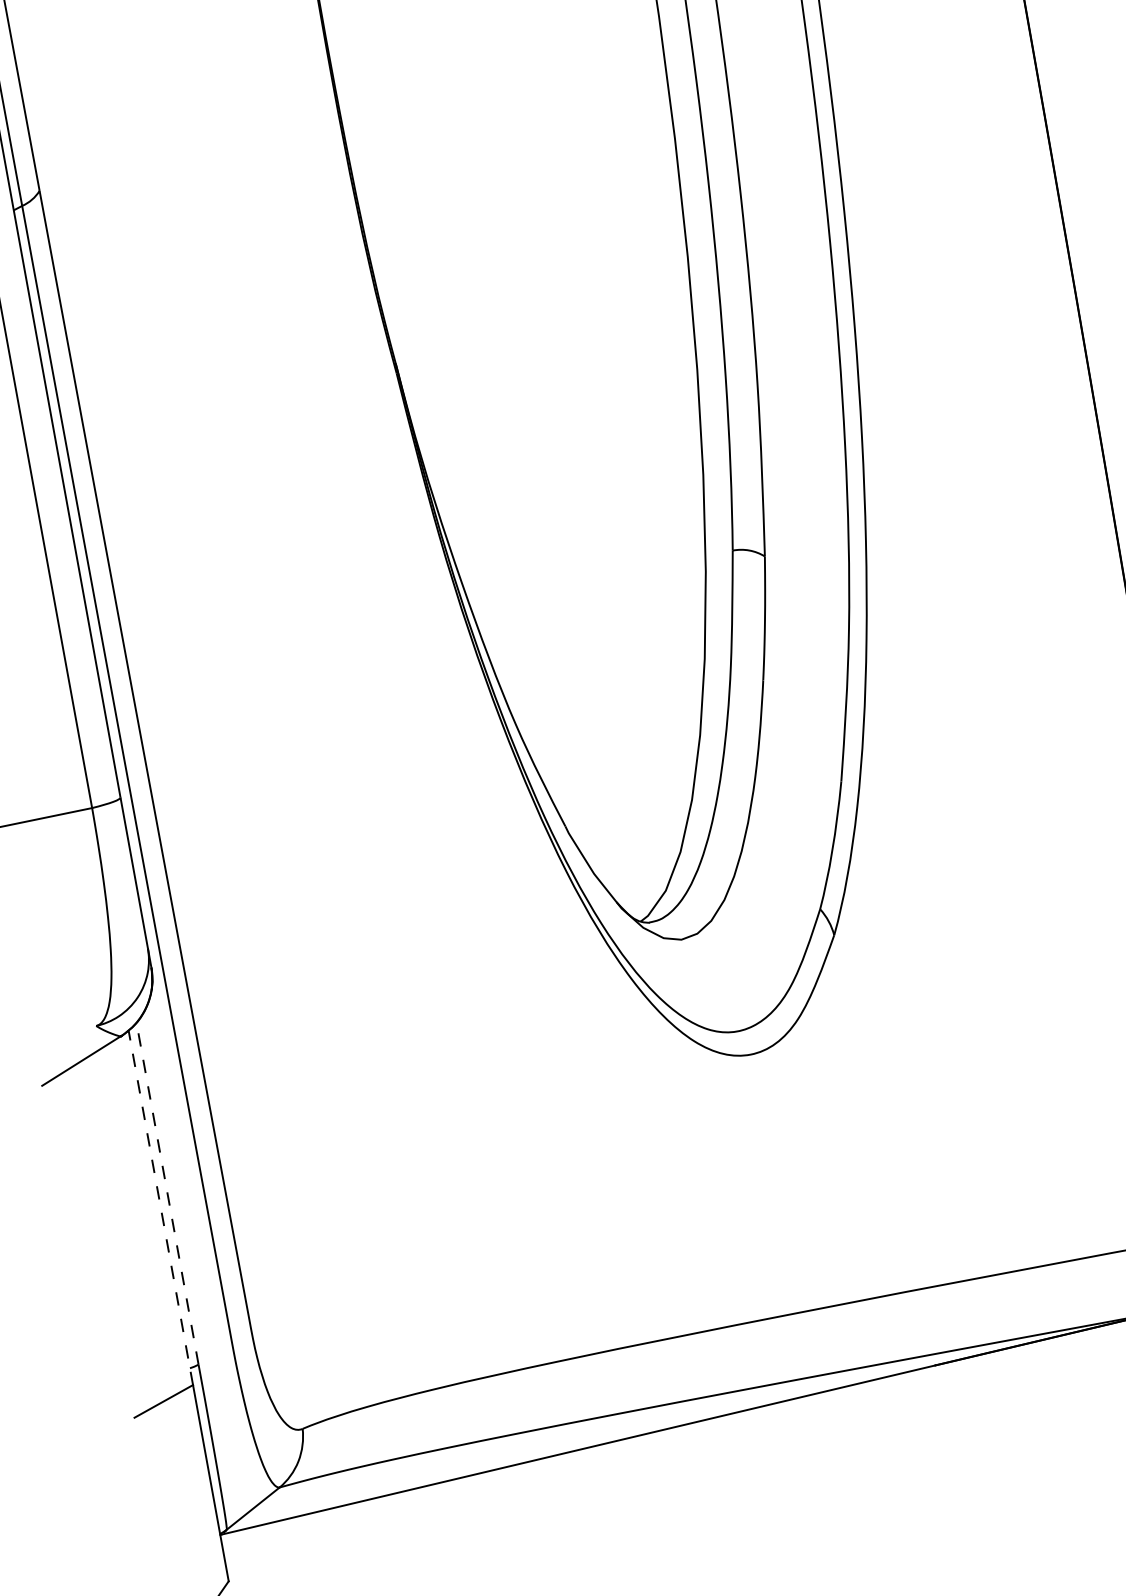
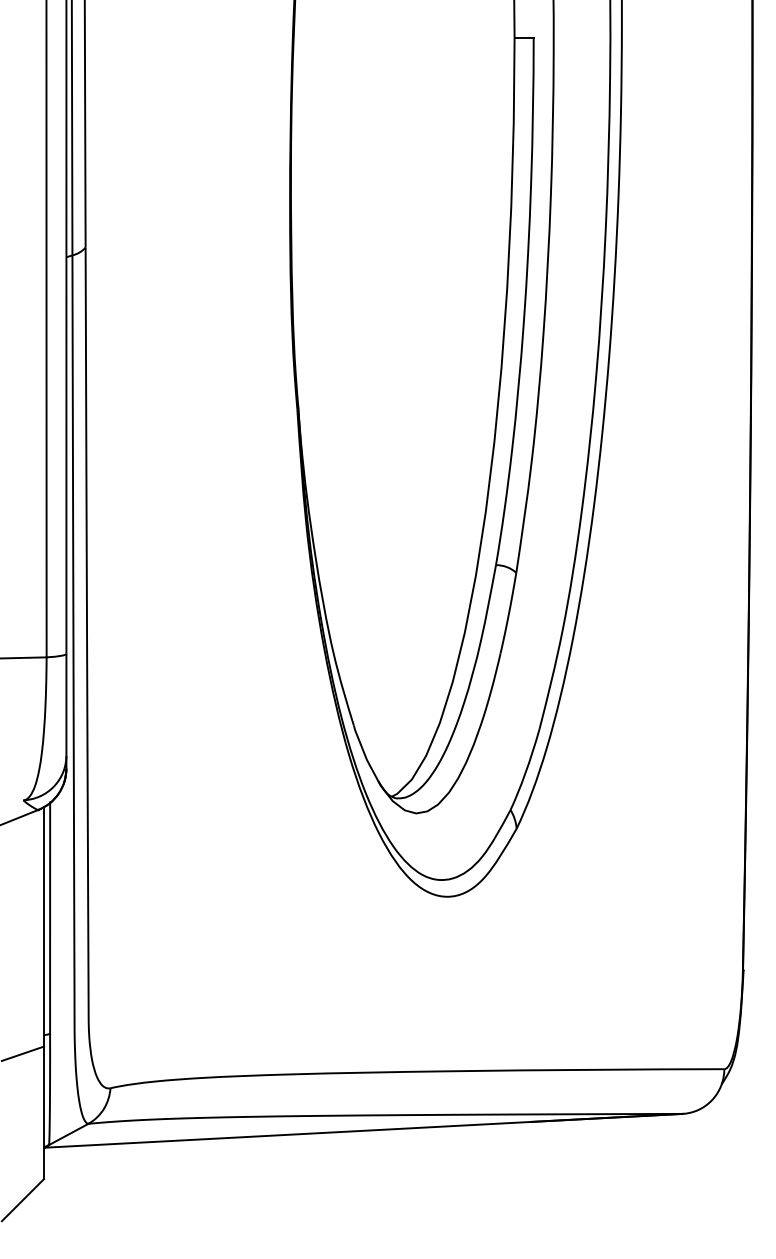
line: (168, 1193) -> (50, 918), dashed -> solid
line: (161, 1207) -> (44, 926), dashed -> solid

